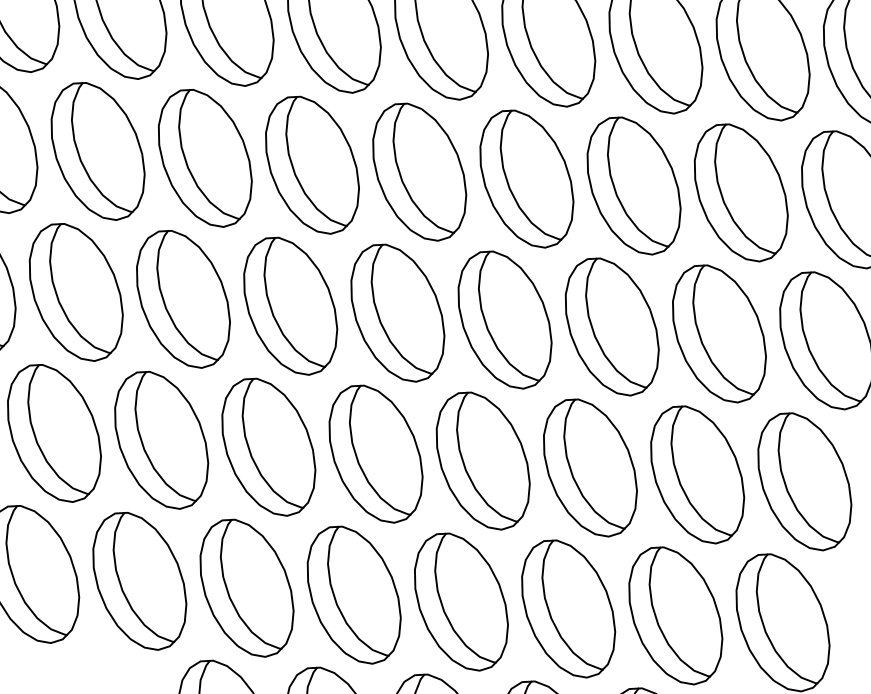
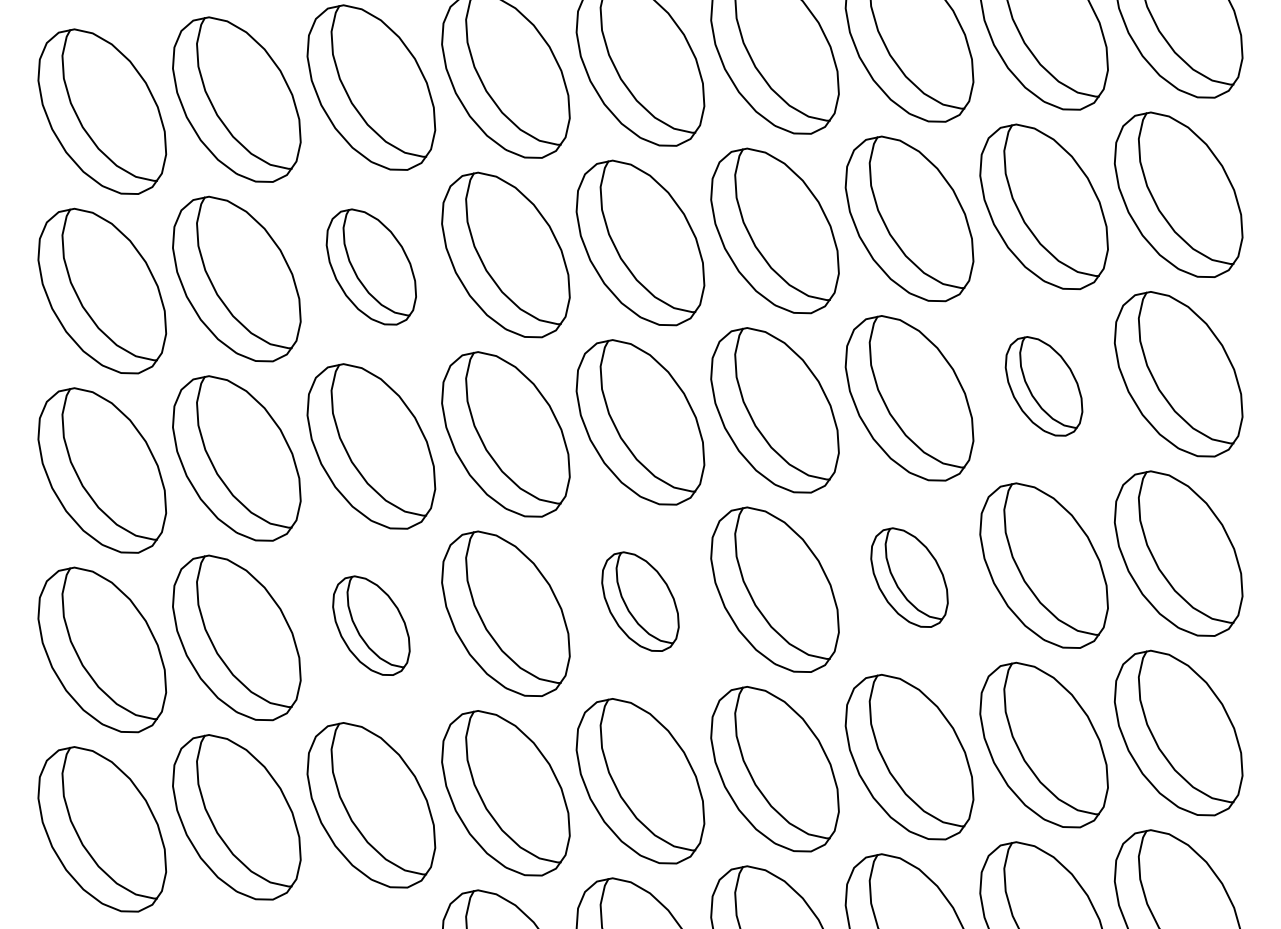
part: (205, 157) -> (371, 266), size x0.7
part: (718, 333) -> (1043, 386), size x0.6
part: (161, 439) -> (371, 625), size x0.6
part: (376, 453) -> (640, 601), size x0.6
part: (590, 467) -> (909, 577), size x0.6

